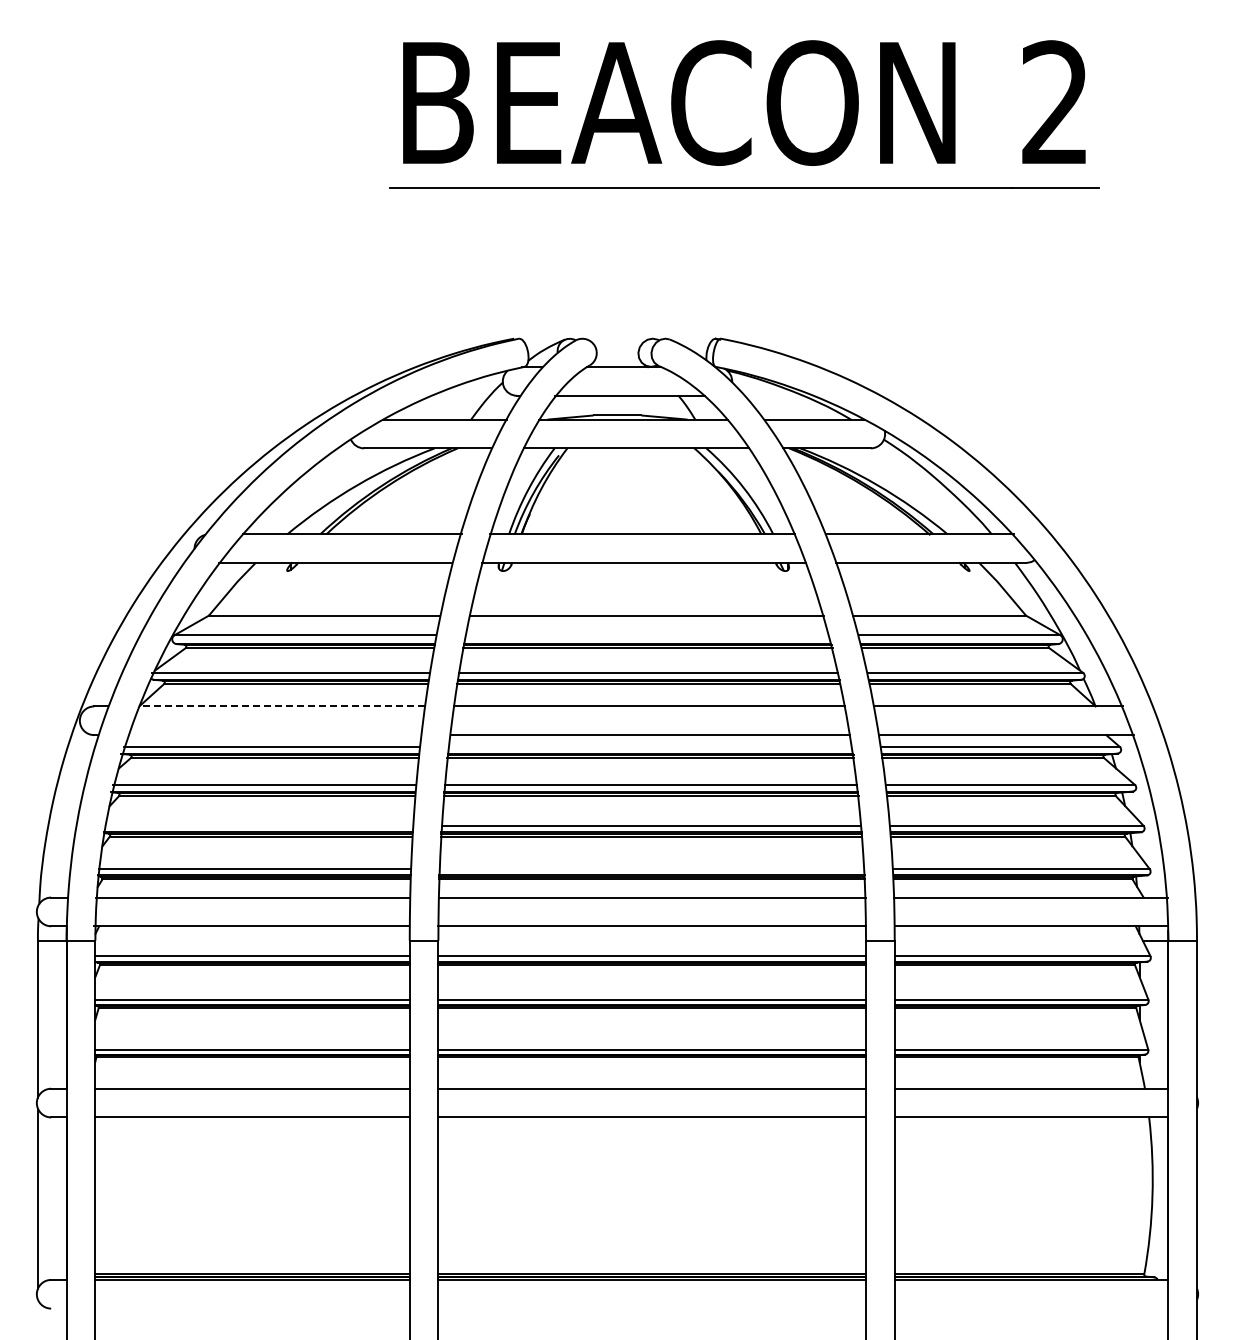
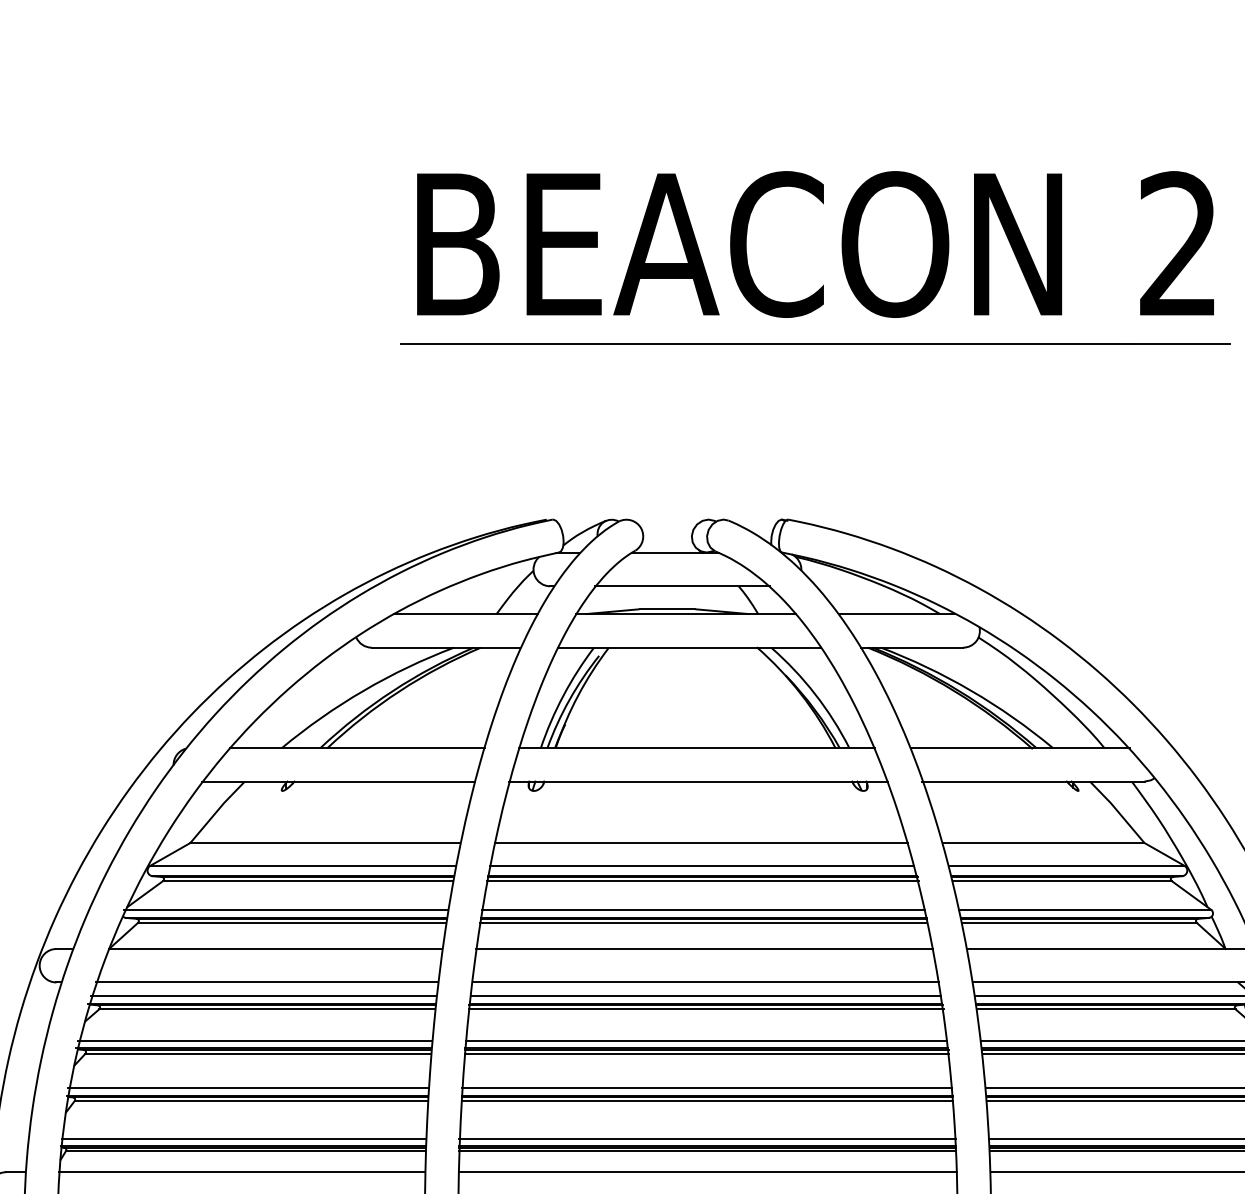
line: (646, 635) -> (701, 866), added
line: (282, 706) -> (276, 949), dashed -> solid
line: (274, 735) -> (266, 982), added
line: (649, 746) -> (704, 995), added
line: (258, 825) -> (248, 1088), added
line: (651, 869) -> (707, 1139), added

